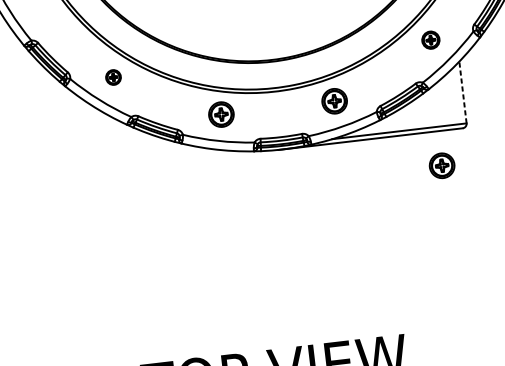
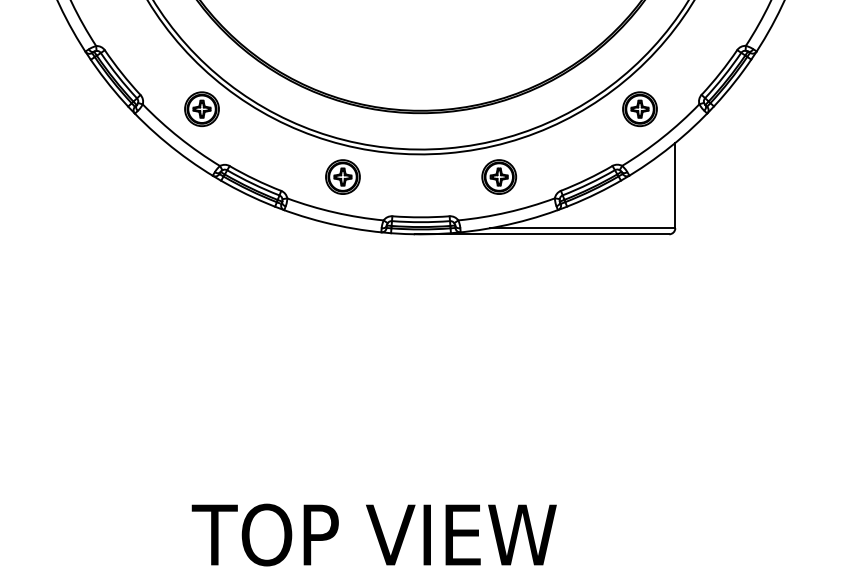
part: (430, 40) -> (639, 109), size x1.43
part: (113, 77) -> (201, 109), size x1.67
line: (463, 92) -> (675, 185), dashed -> solid
part: (442, 165) -> (635, 281), removed

